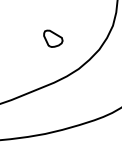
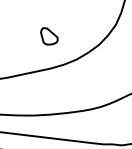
part: (53, 38) -> (49, 36), moved

